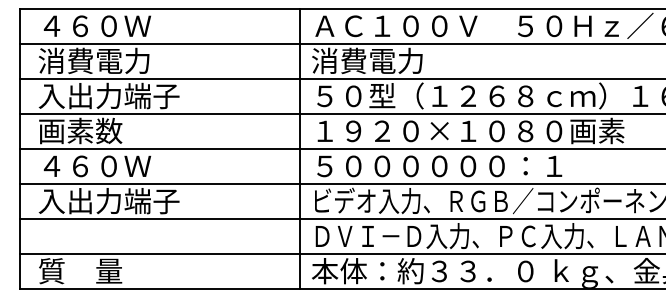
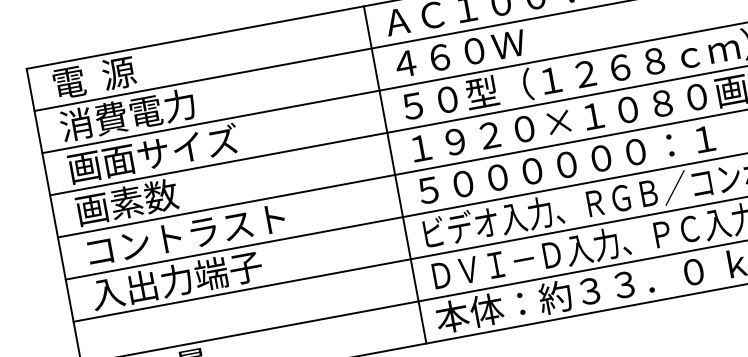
text: (95, 26) -> (121, 73), ４６０Ｗ -> 電  源
text: (368, 60) -> (457, 53), 消費電力 -> ４６０Ｗ
text: (108, 95) -> (152, 153), 入出力端子 -> 画面サイズ
text: (123, 165) -> (186, 234), ４６０Ｗ -> コントラスト

